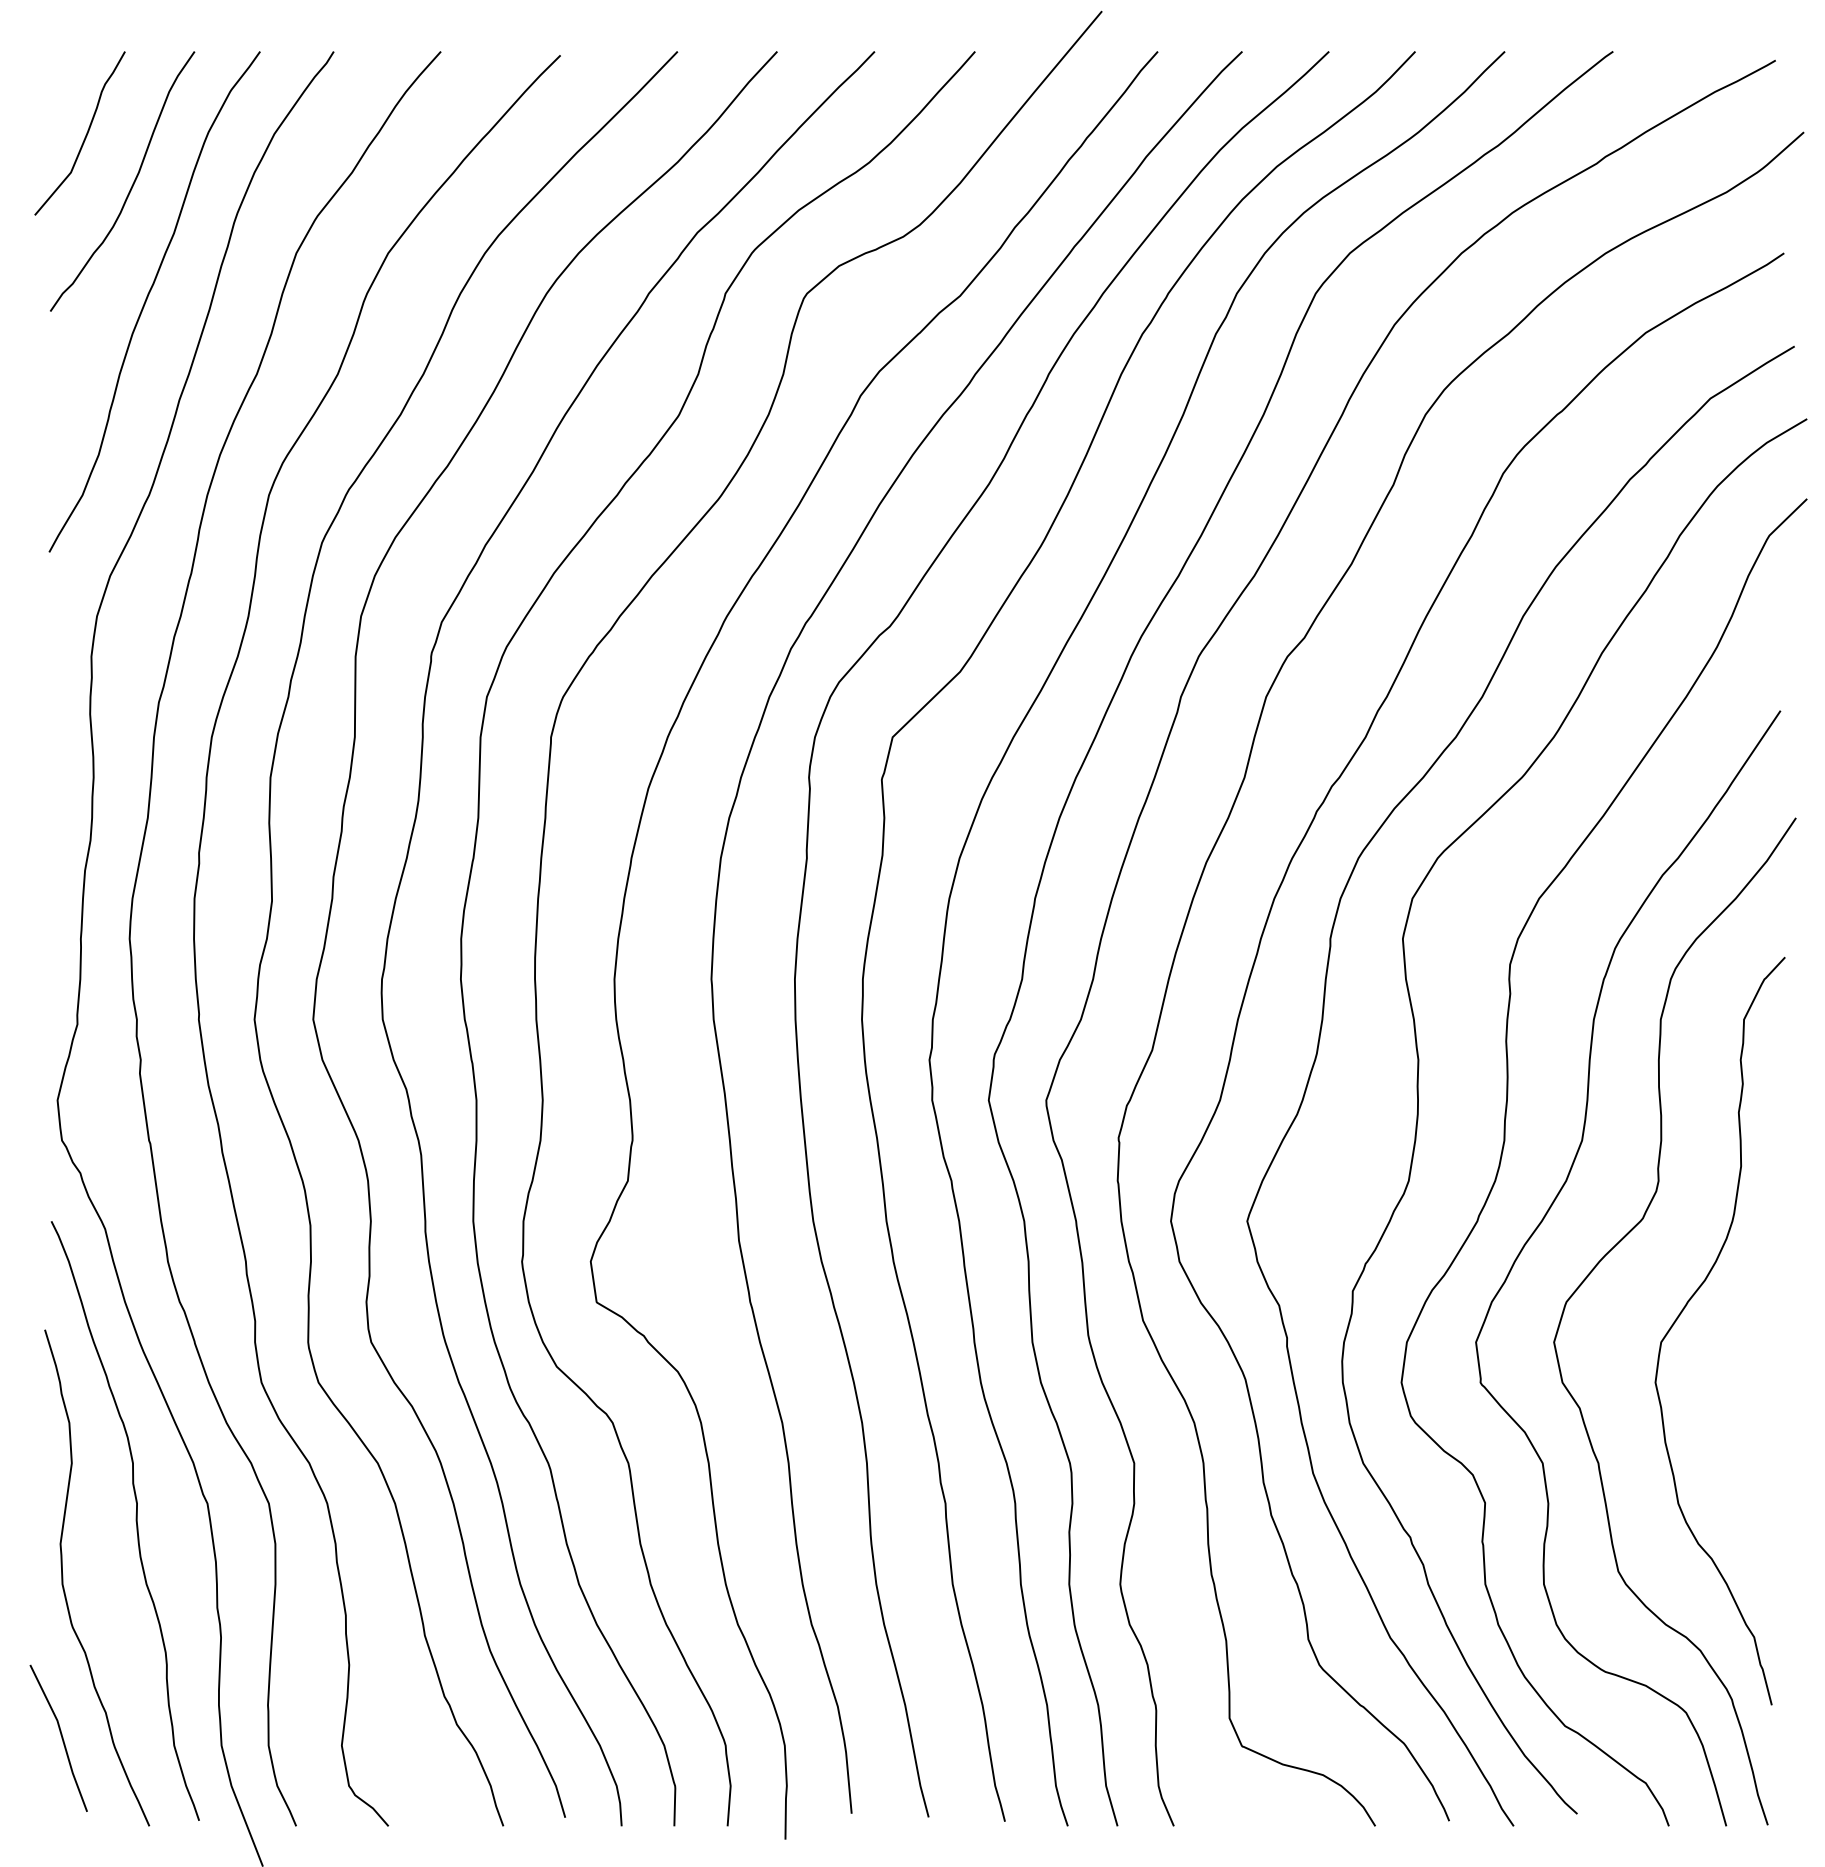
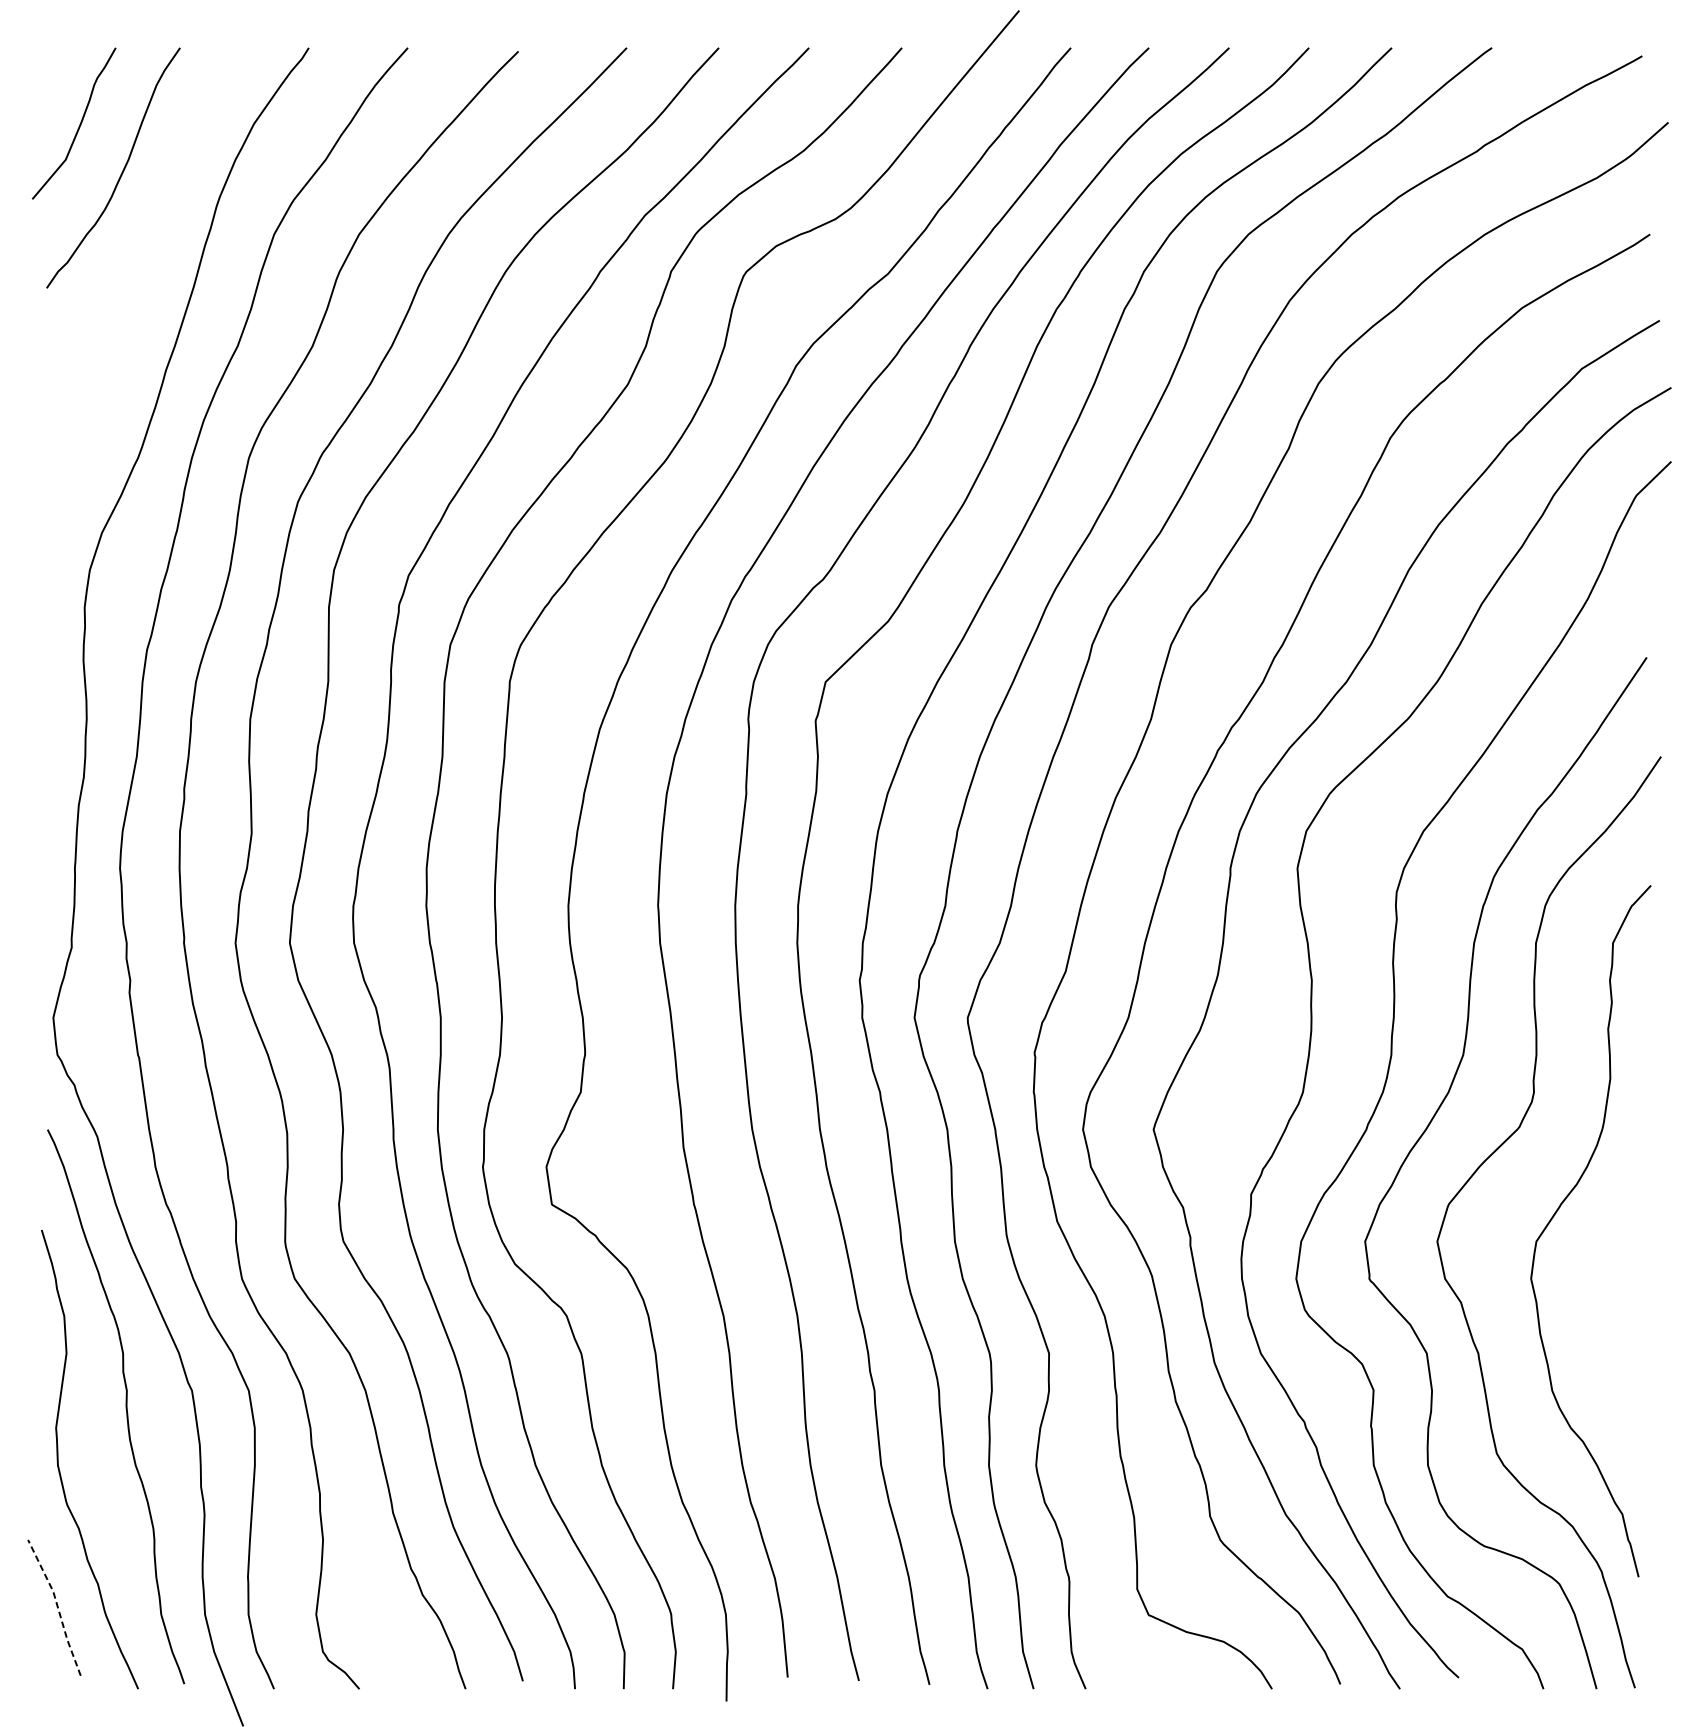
curve: (148, 297) -> (137, 275), removed
line: (62, 1736) -> (57, 1606), solid -> dashed

